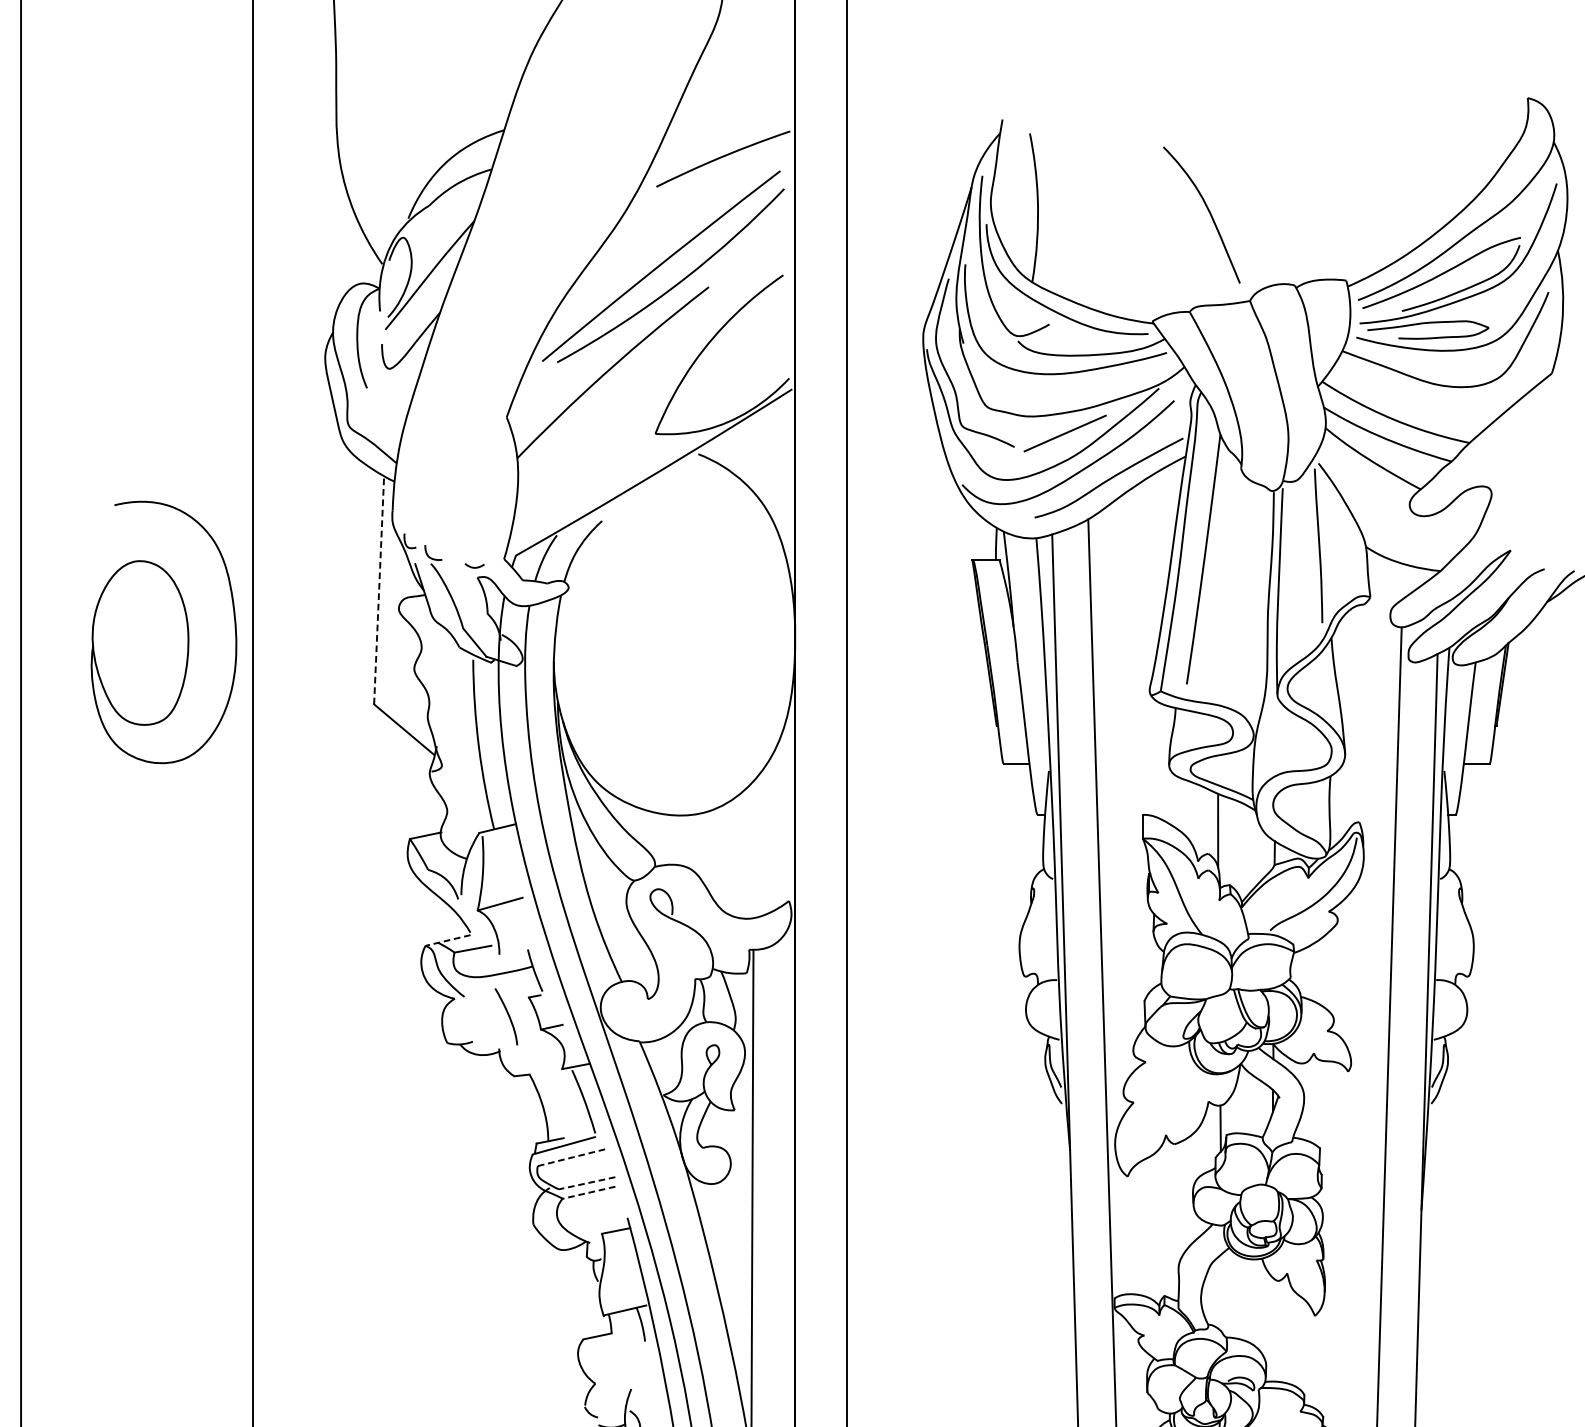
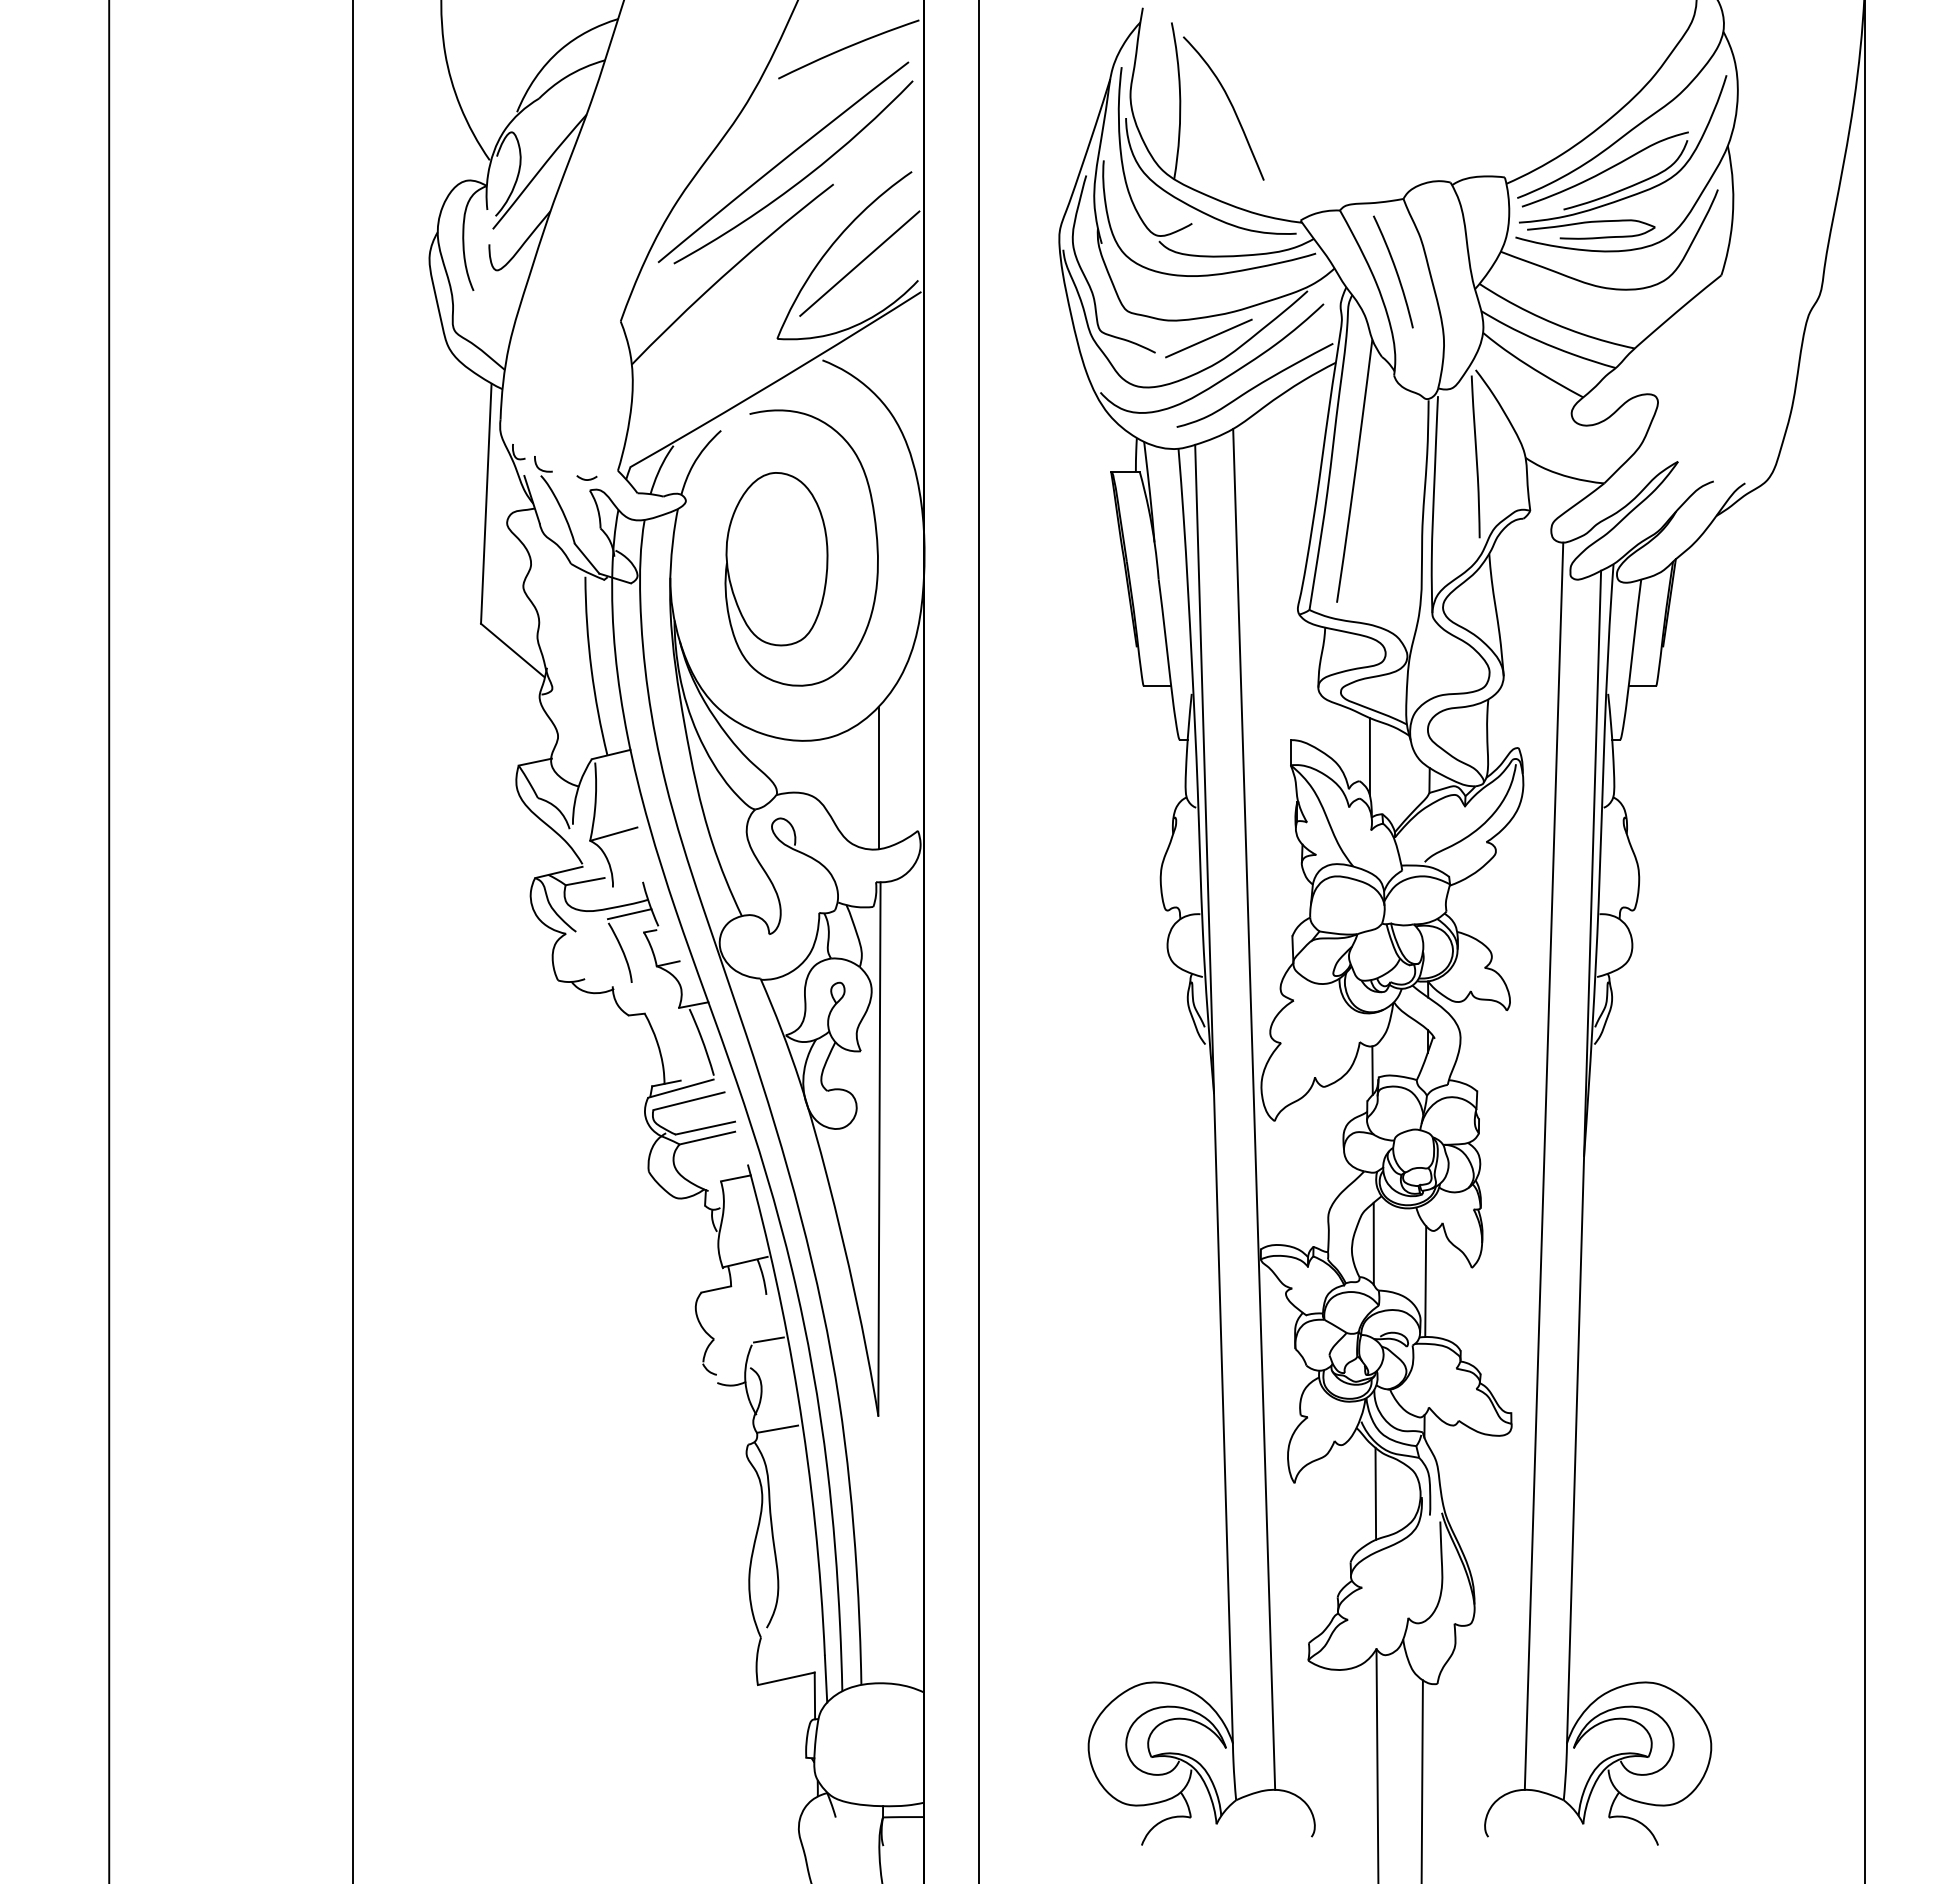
curve: (1208, 211) -> (1230, 104), moved
line: (733, 362) -> (859, 263), added
curve: (1242, 369) -> (1395, 271), added
line: (379, 590) -> (486, 503), dashed -> solid
part: (163, 631) -> (801, 547), moved
line: (751, 850) -> (878, 777), added
line: (447, 940) -> (558, 872), dashed -> solid
line: (515, 980) -> (629, 914), added
line: (572, 1157) -> (689, 1101), dashed -> solid
line: (586, 1183) -> (704, 1128), dashed -> solid
line: (588, 1193) -> (706, 1138), dashed -> solid
line: (1221, 1292) -> (1373, 1243), added
line: (1270, 1328) -> (1425, 1281), added
line: (647, 1383) -> (768, 1339), added

